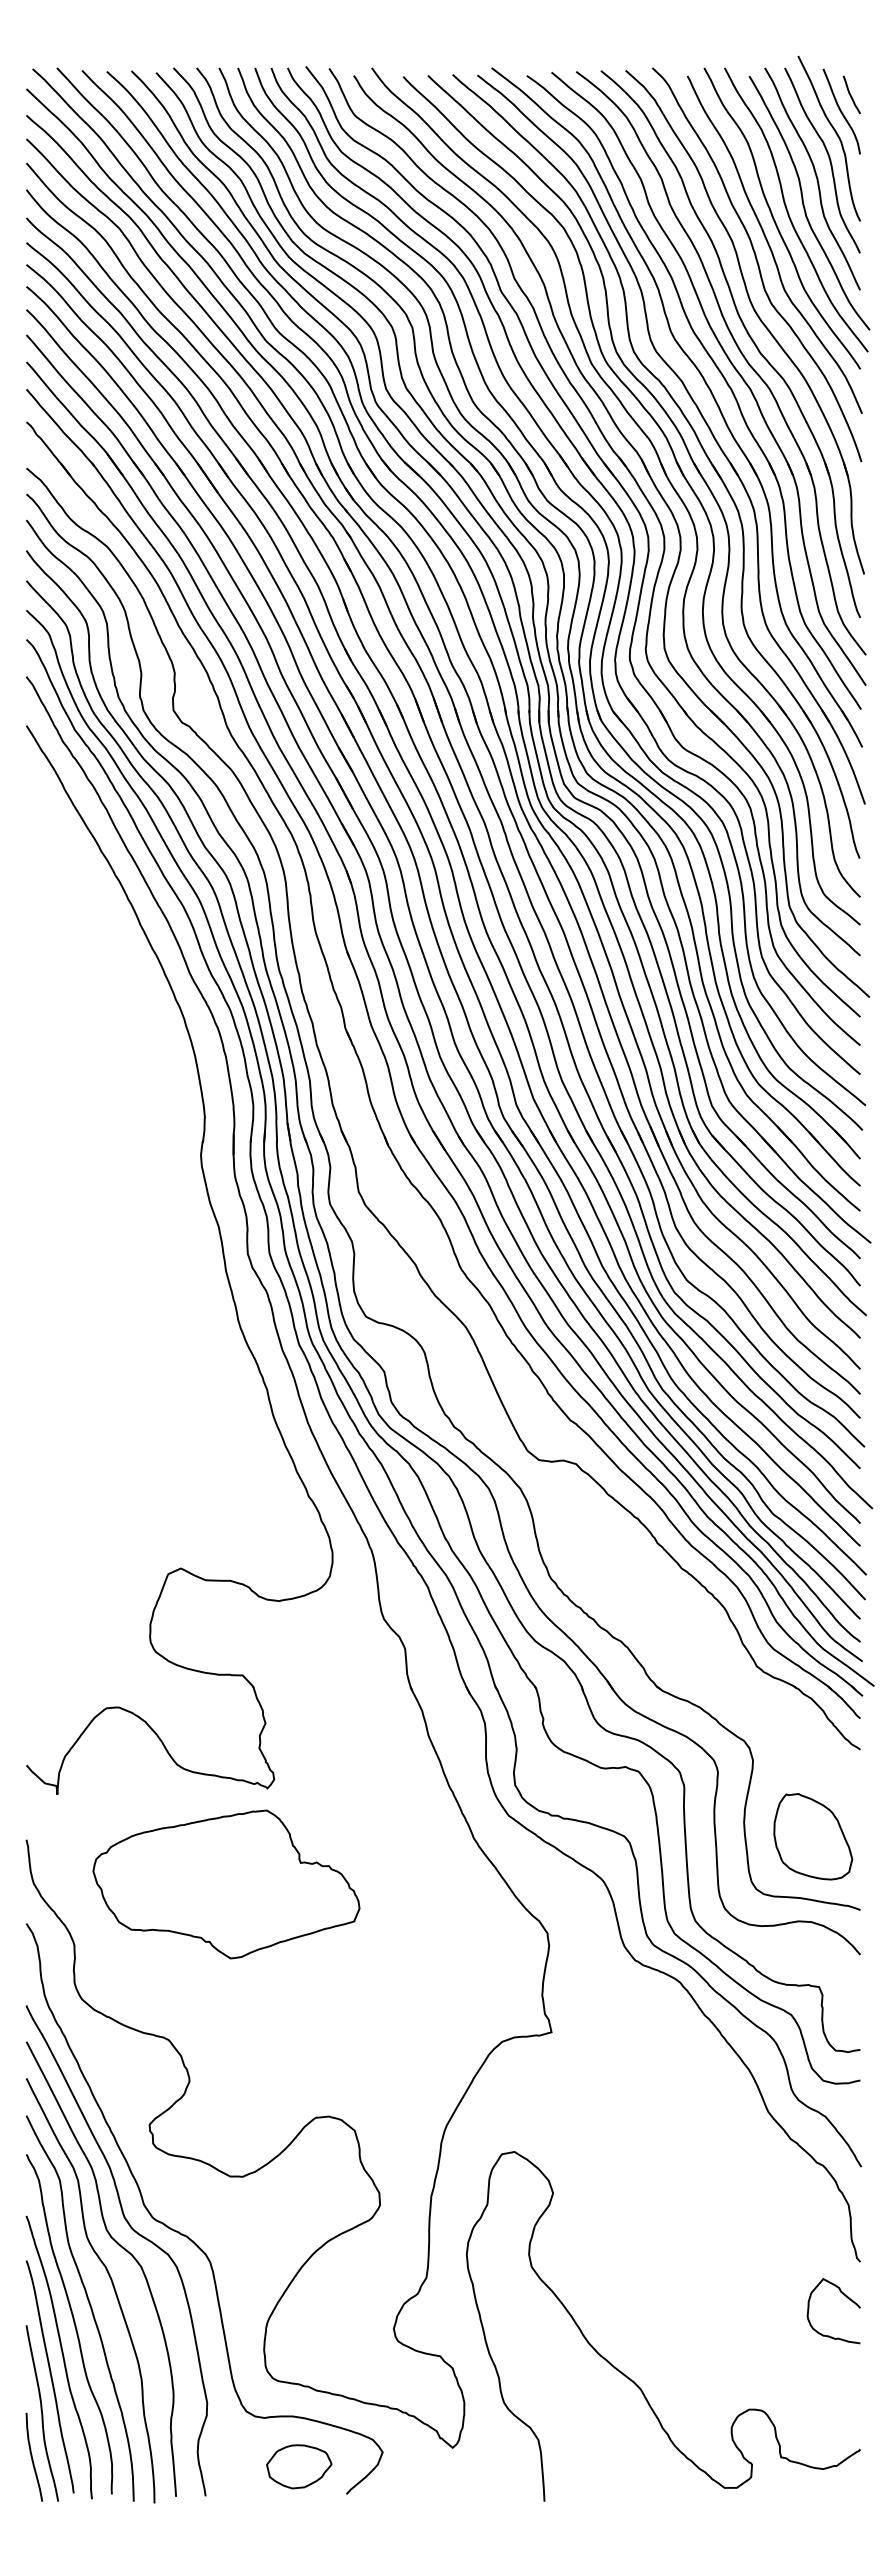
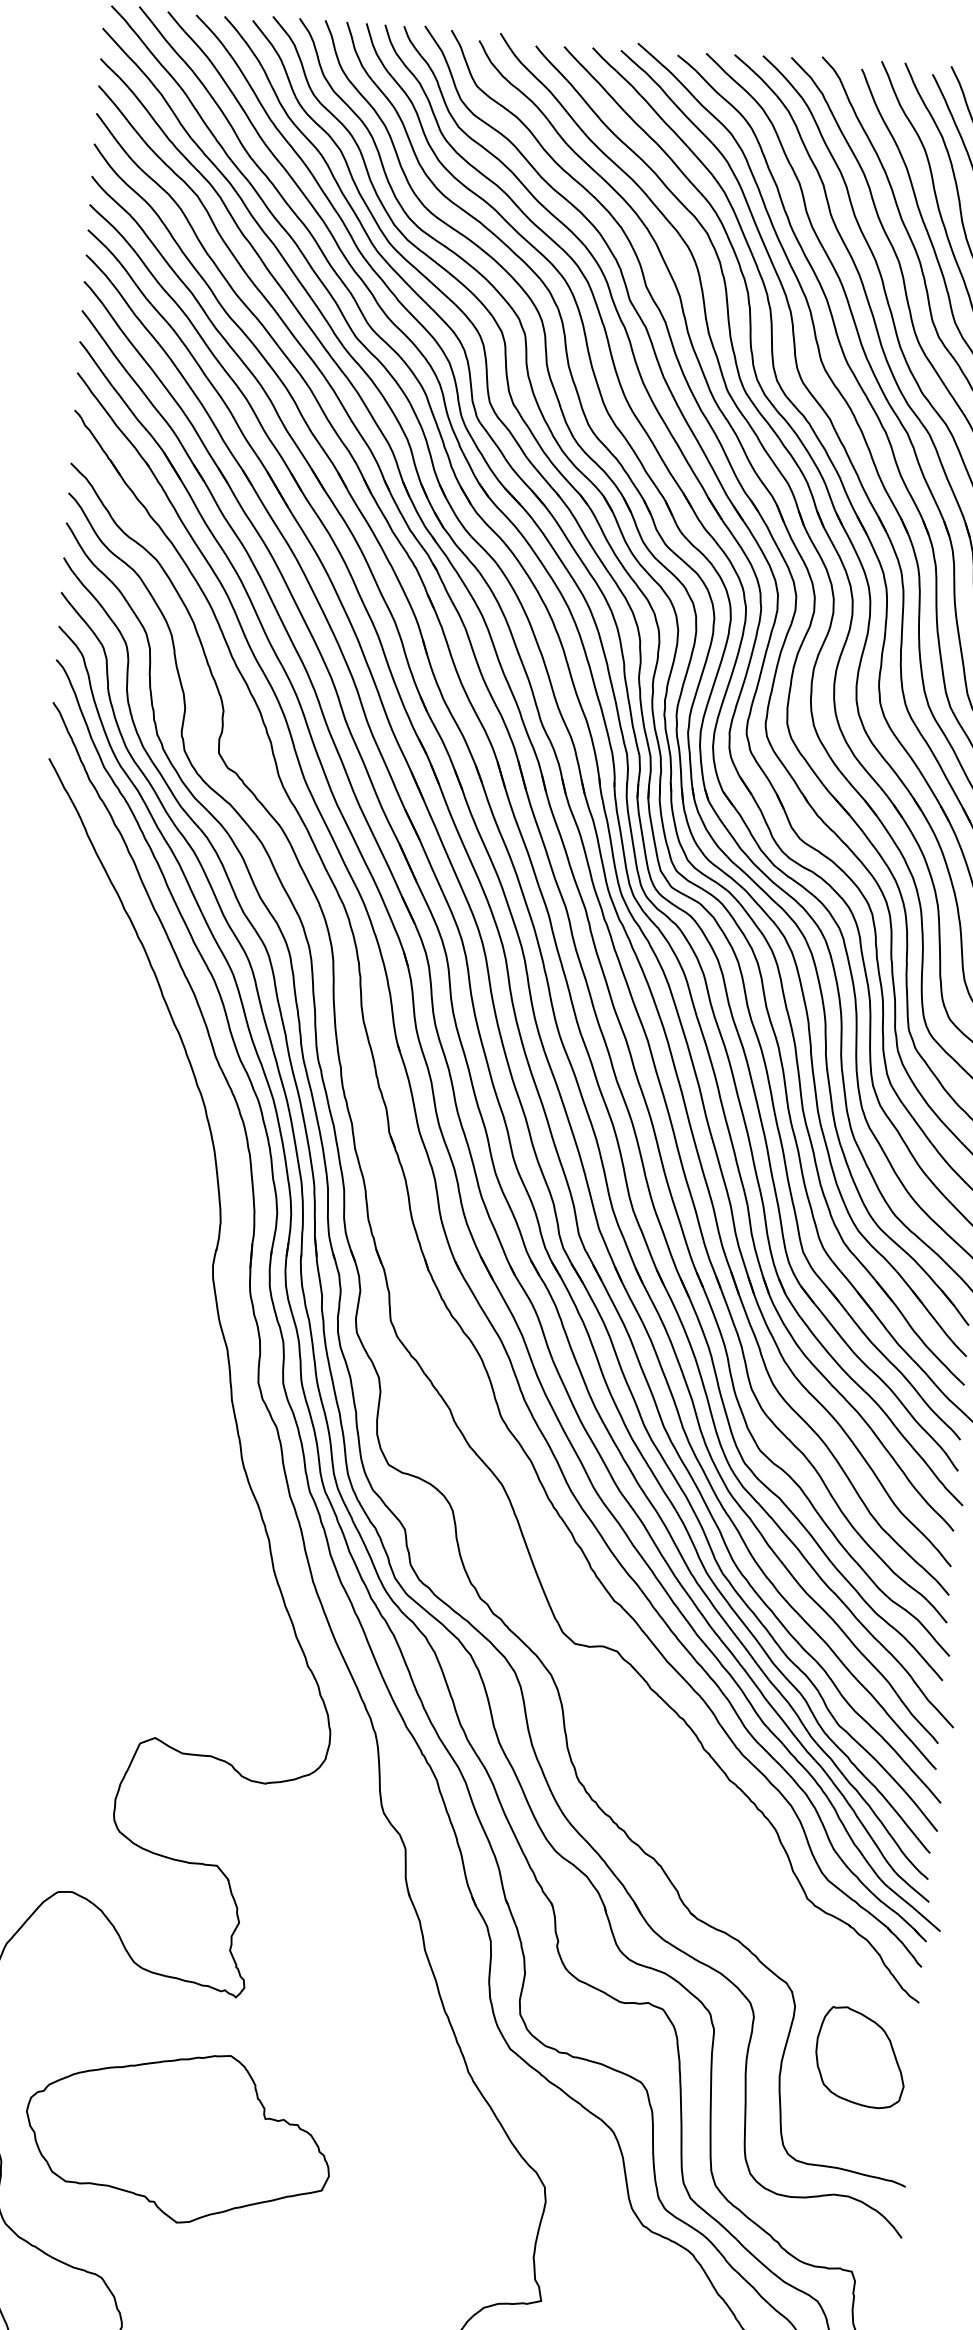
part: (813, 1836) -> (861, 2057), moved
part: (226, 1884) -> (178, 2137), moved

